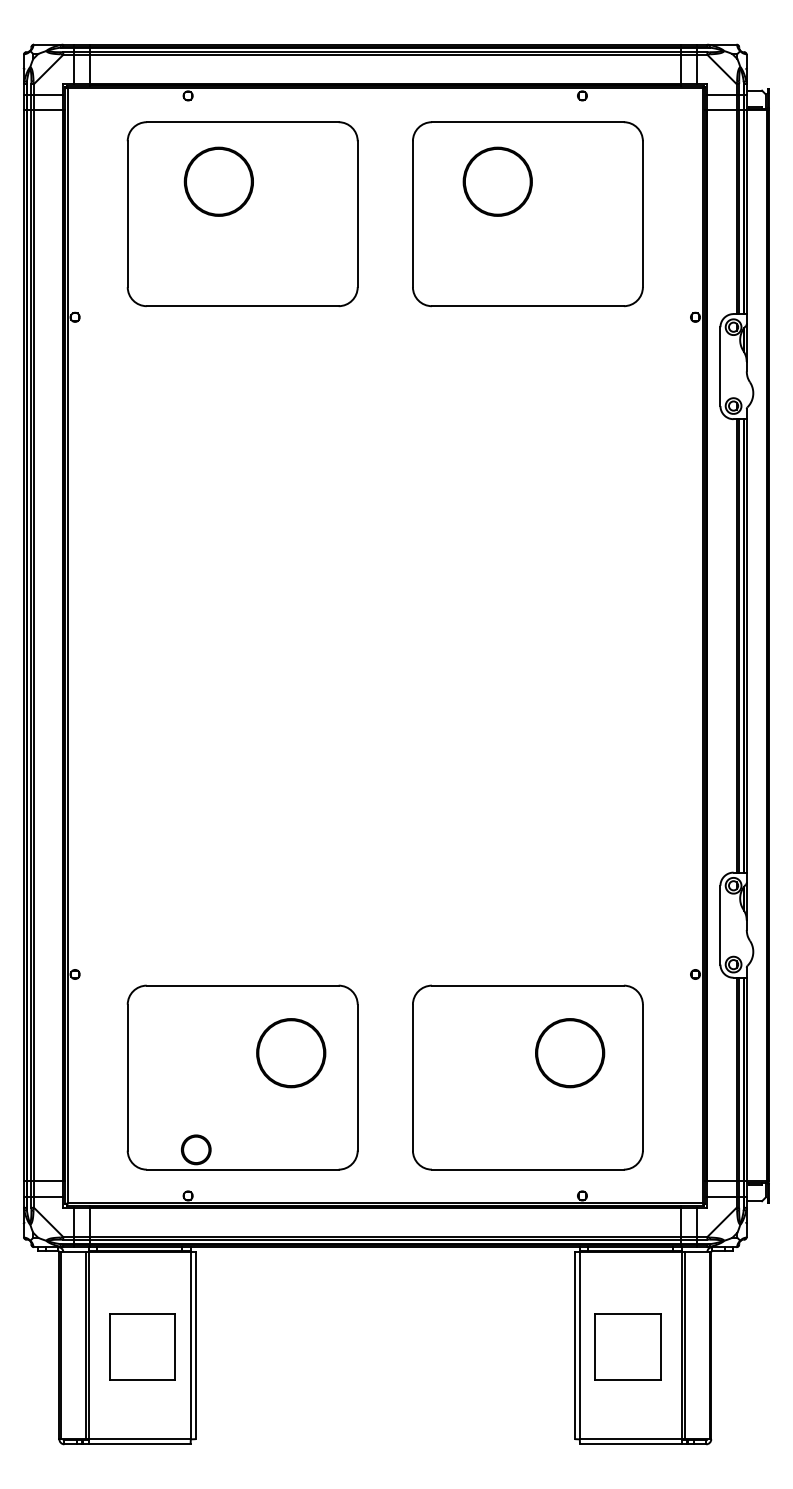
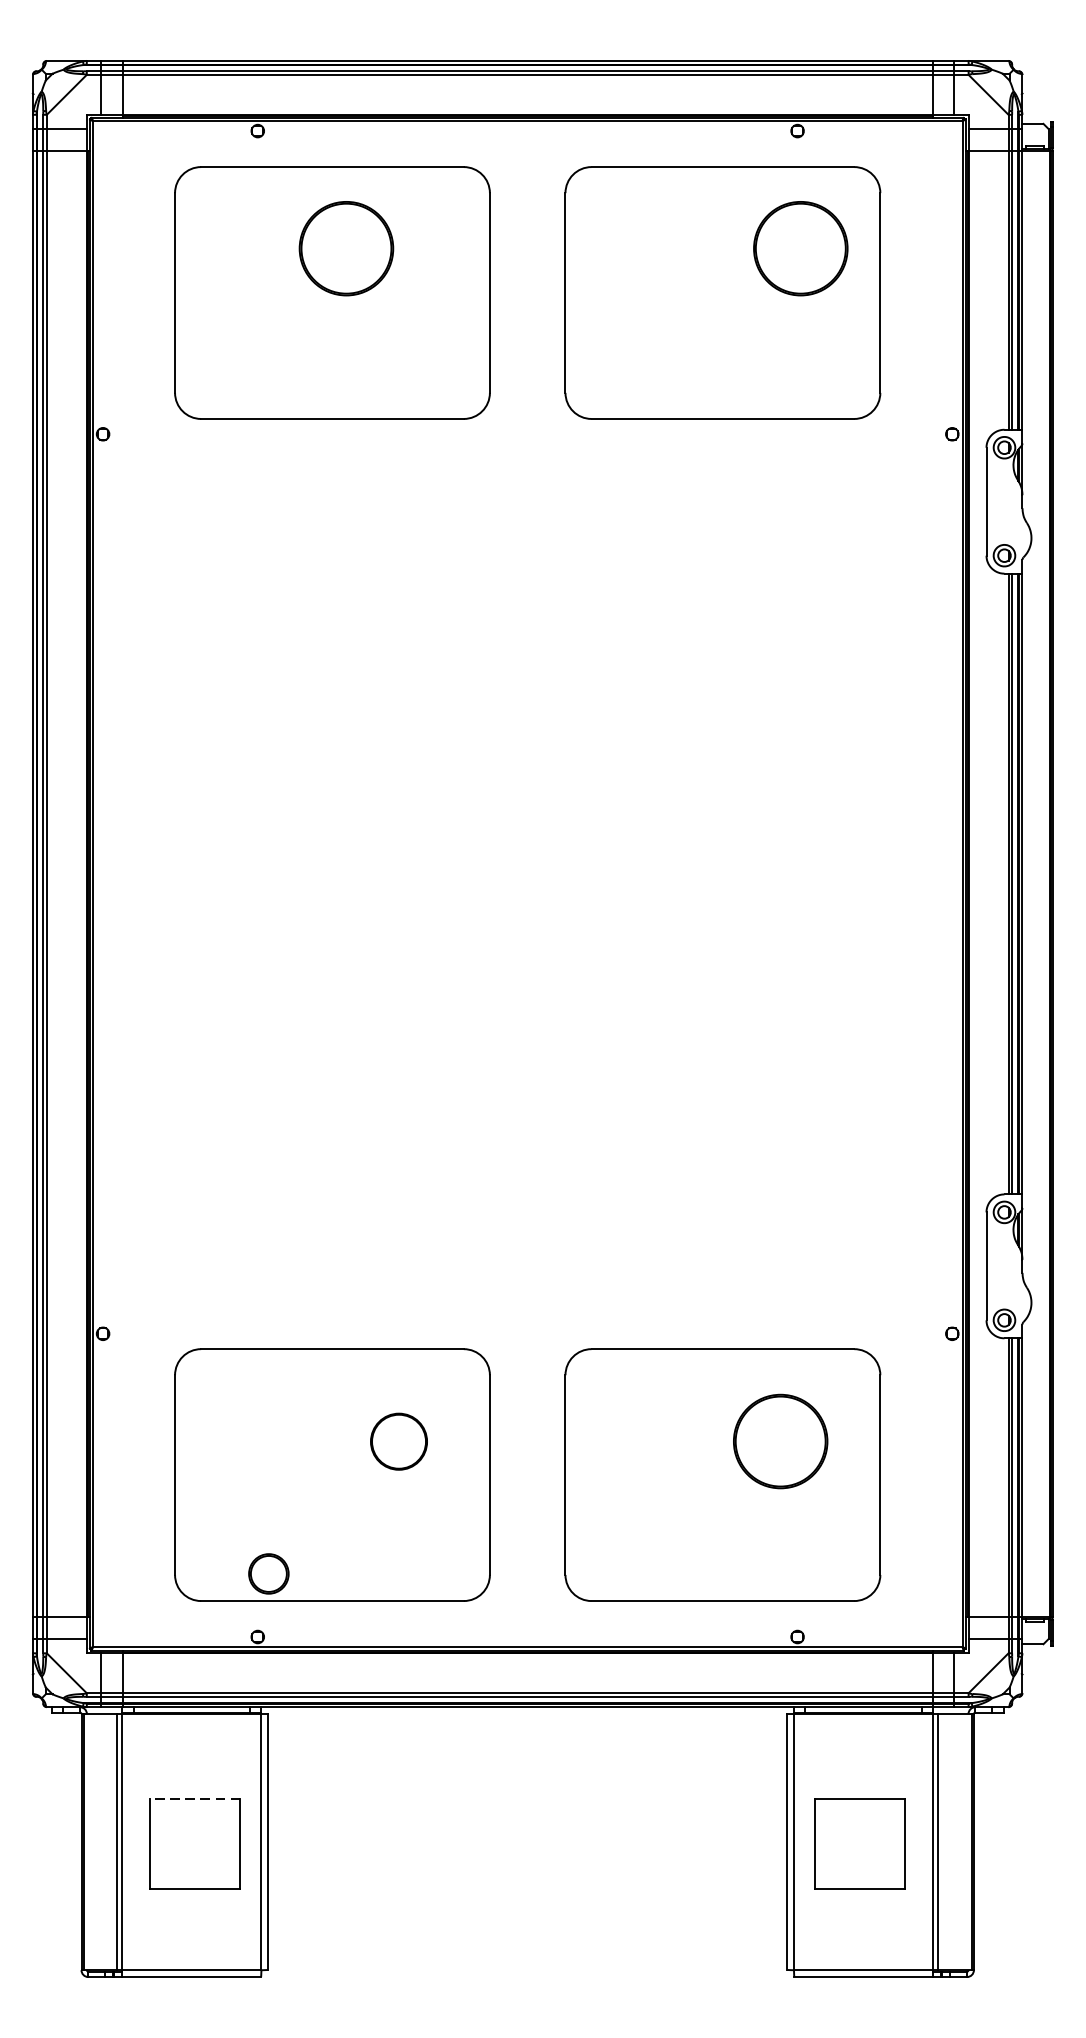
part: (218, 181) -> (345, 248), moved
part: (497, 181) -> (800, 248), moved
part: (291, 1053) -> (399, 1442), size x0.6
line: (142, 1314) -> (195, 1799), solid -> dashed

